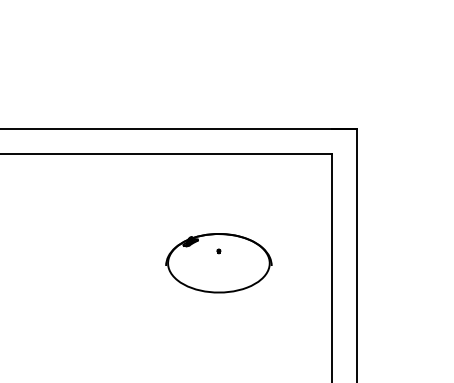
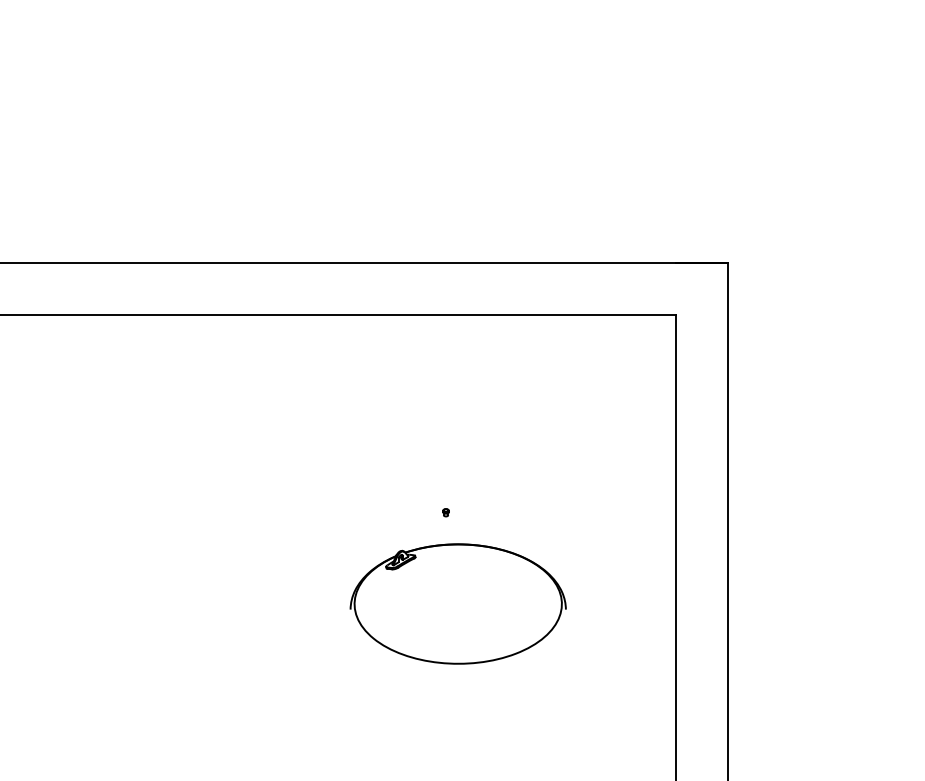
part: (218, 263) -> (457, 604), moved

